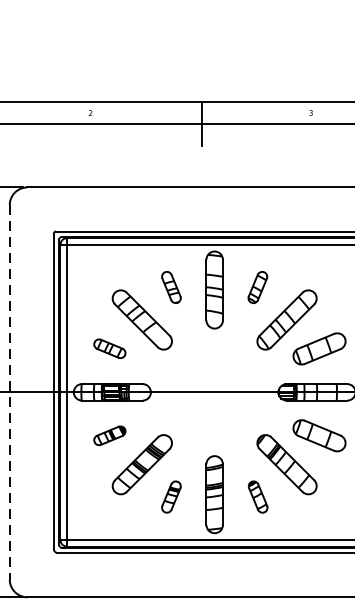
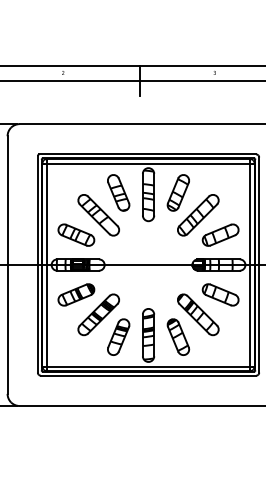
part: (171, 286) -> (118, 192), size x1.67
part: (256, 286) -> (177, 192), size x1.67
part: (109, 347) -> (76, 234), size x1.67
line: (9, 392) -> (7, 265), dashed -> solid
part: (109, 435) -> (76, 294), size x1.67
part: (171, 496) -> (118, 336), size x1.67
part: (258, 496) -> (178, 336), size x1.67

